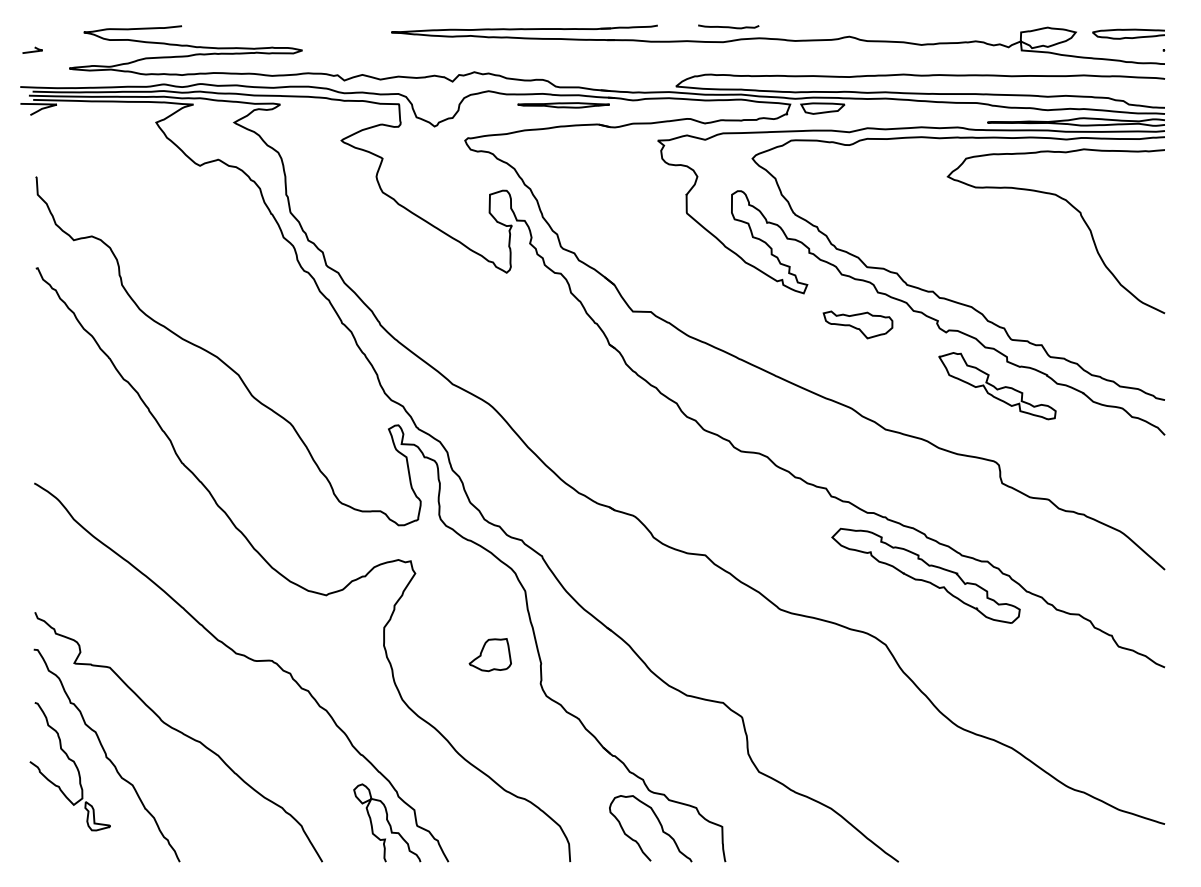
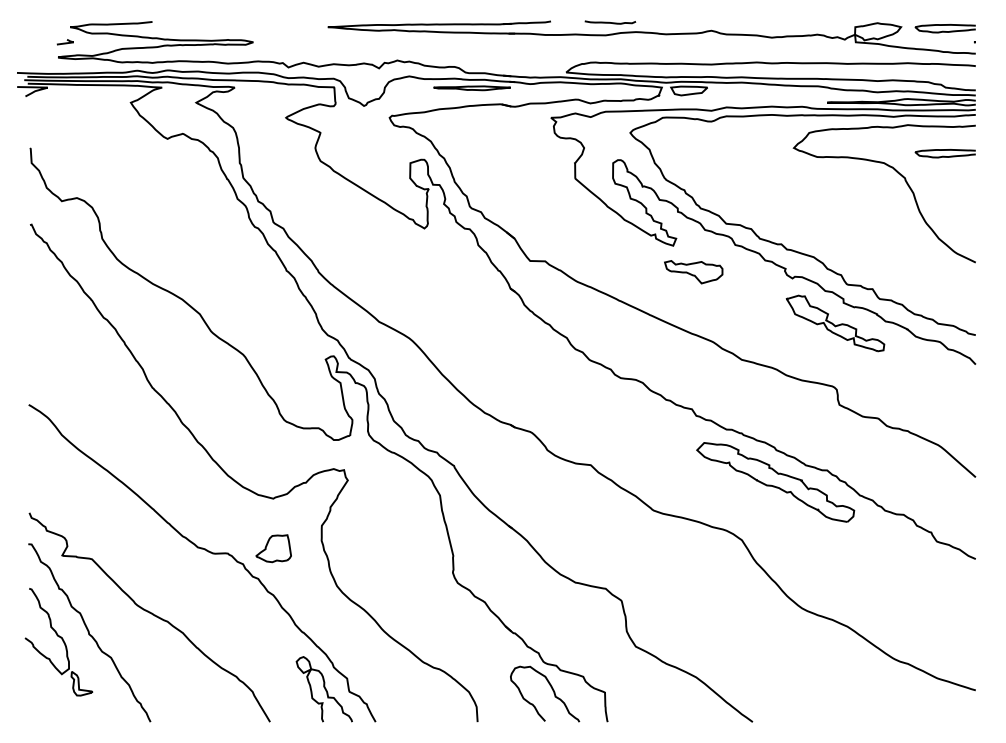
curve: (31, 50) -> (64, 42), moved
curve: (1127, 185) -> (944, 155), added
part: (857, 325) -> (693, 272), moved
part: (490, 654) -> (273, 548), moved

